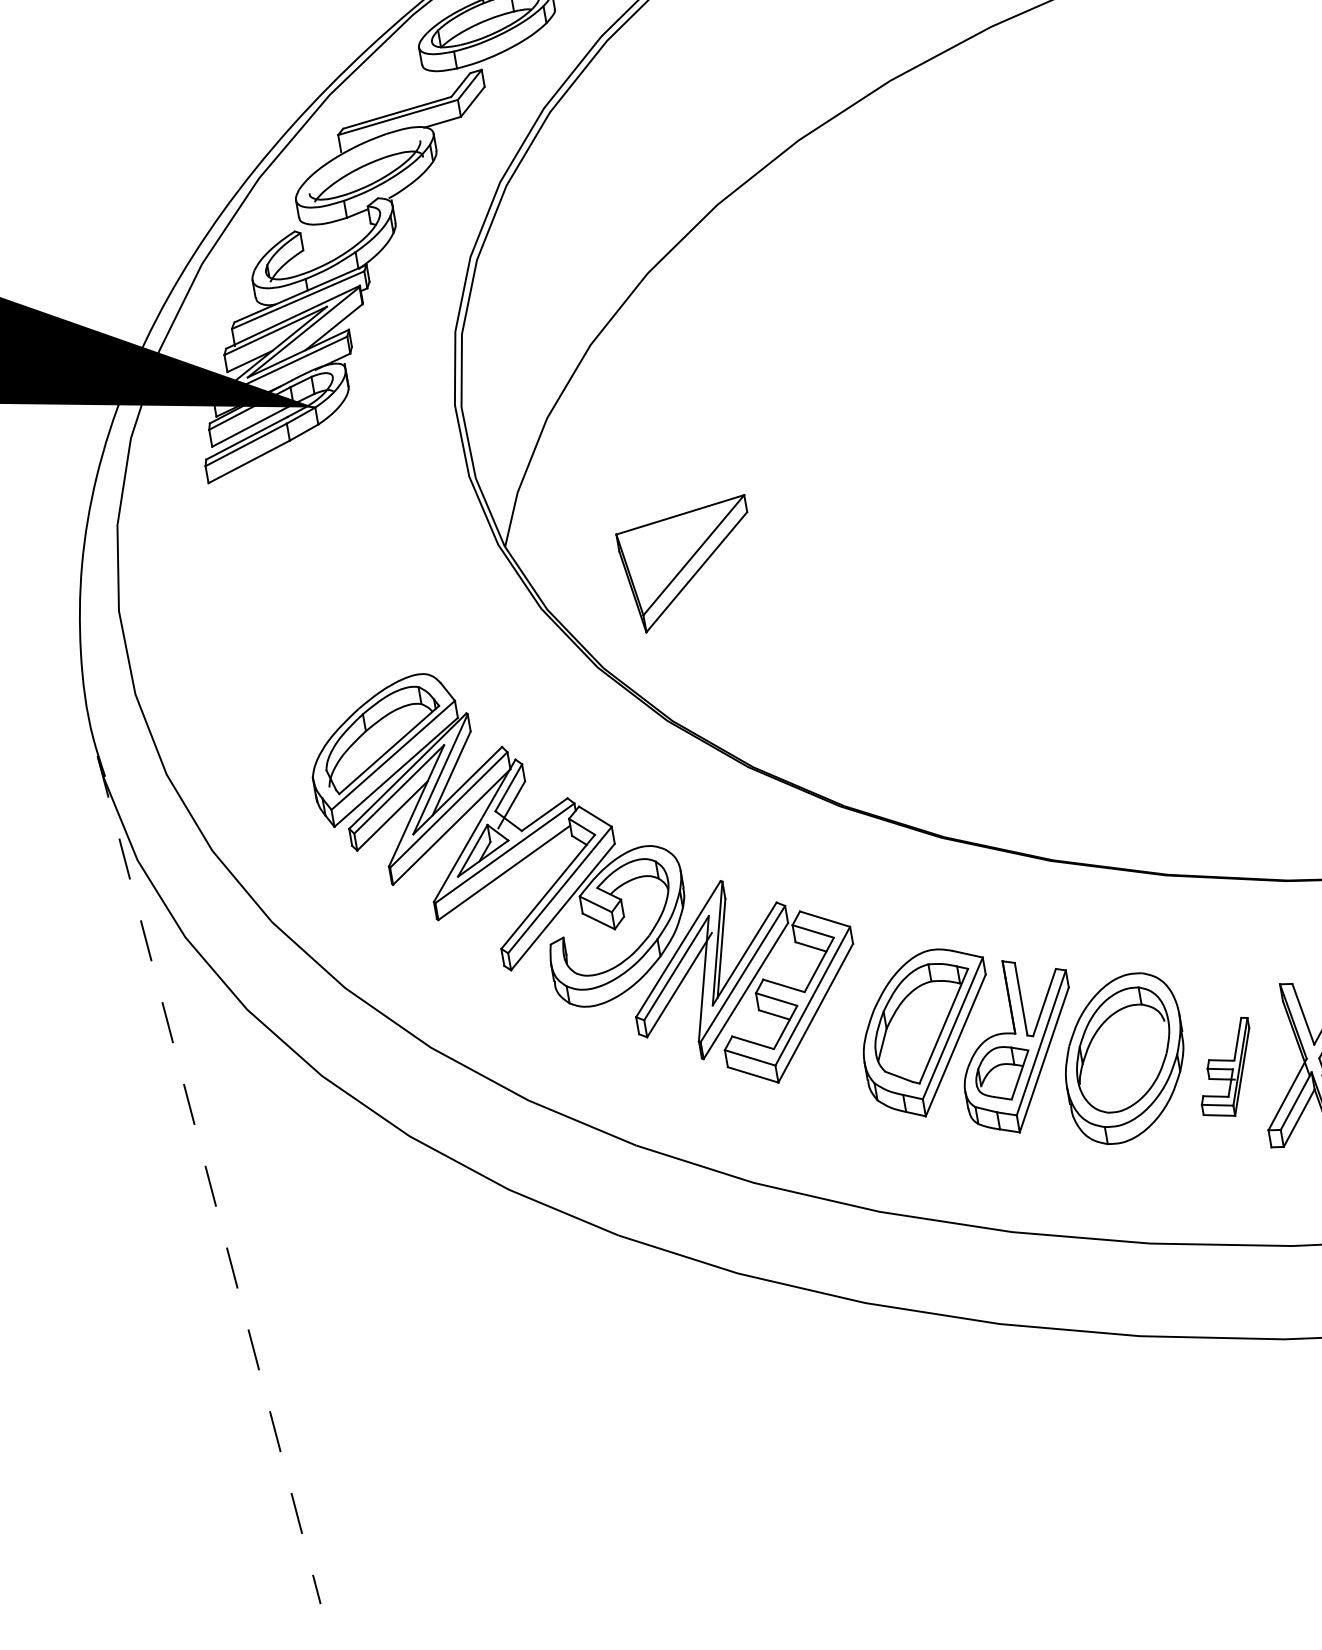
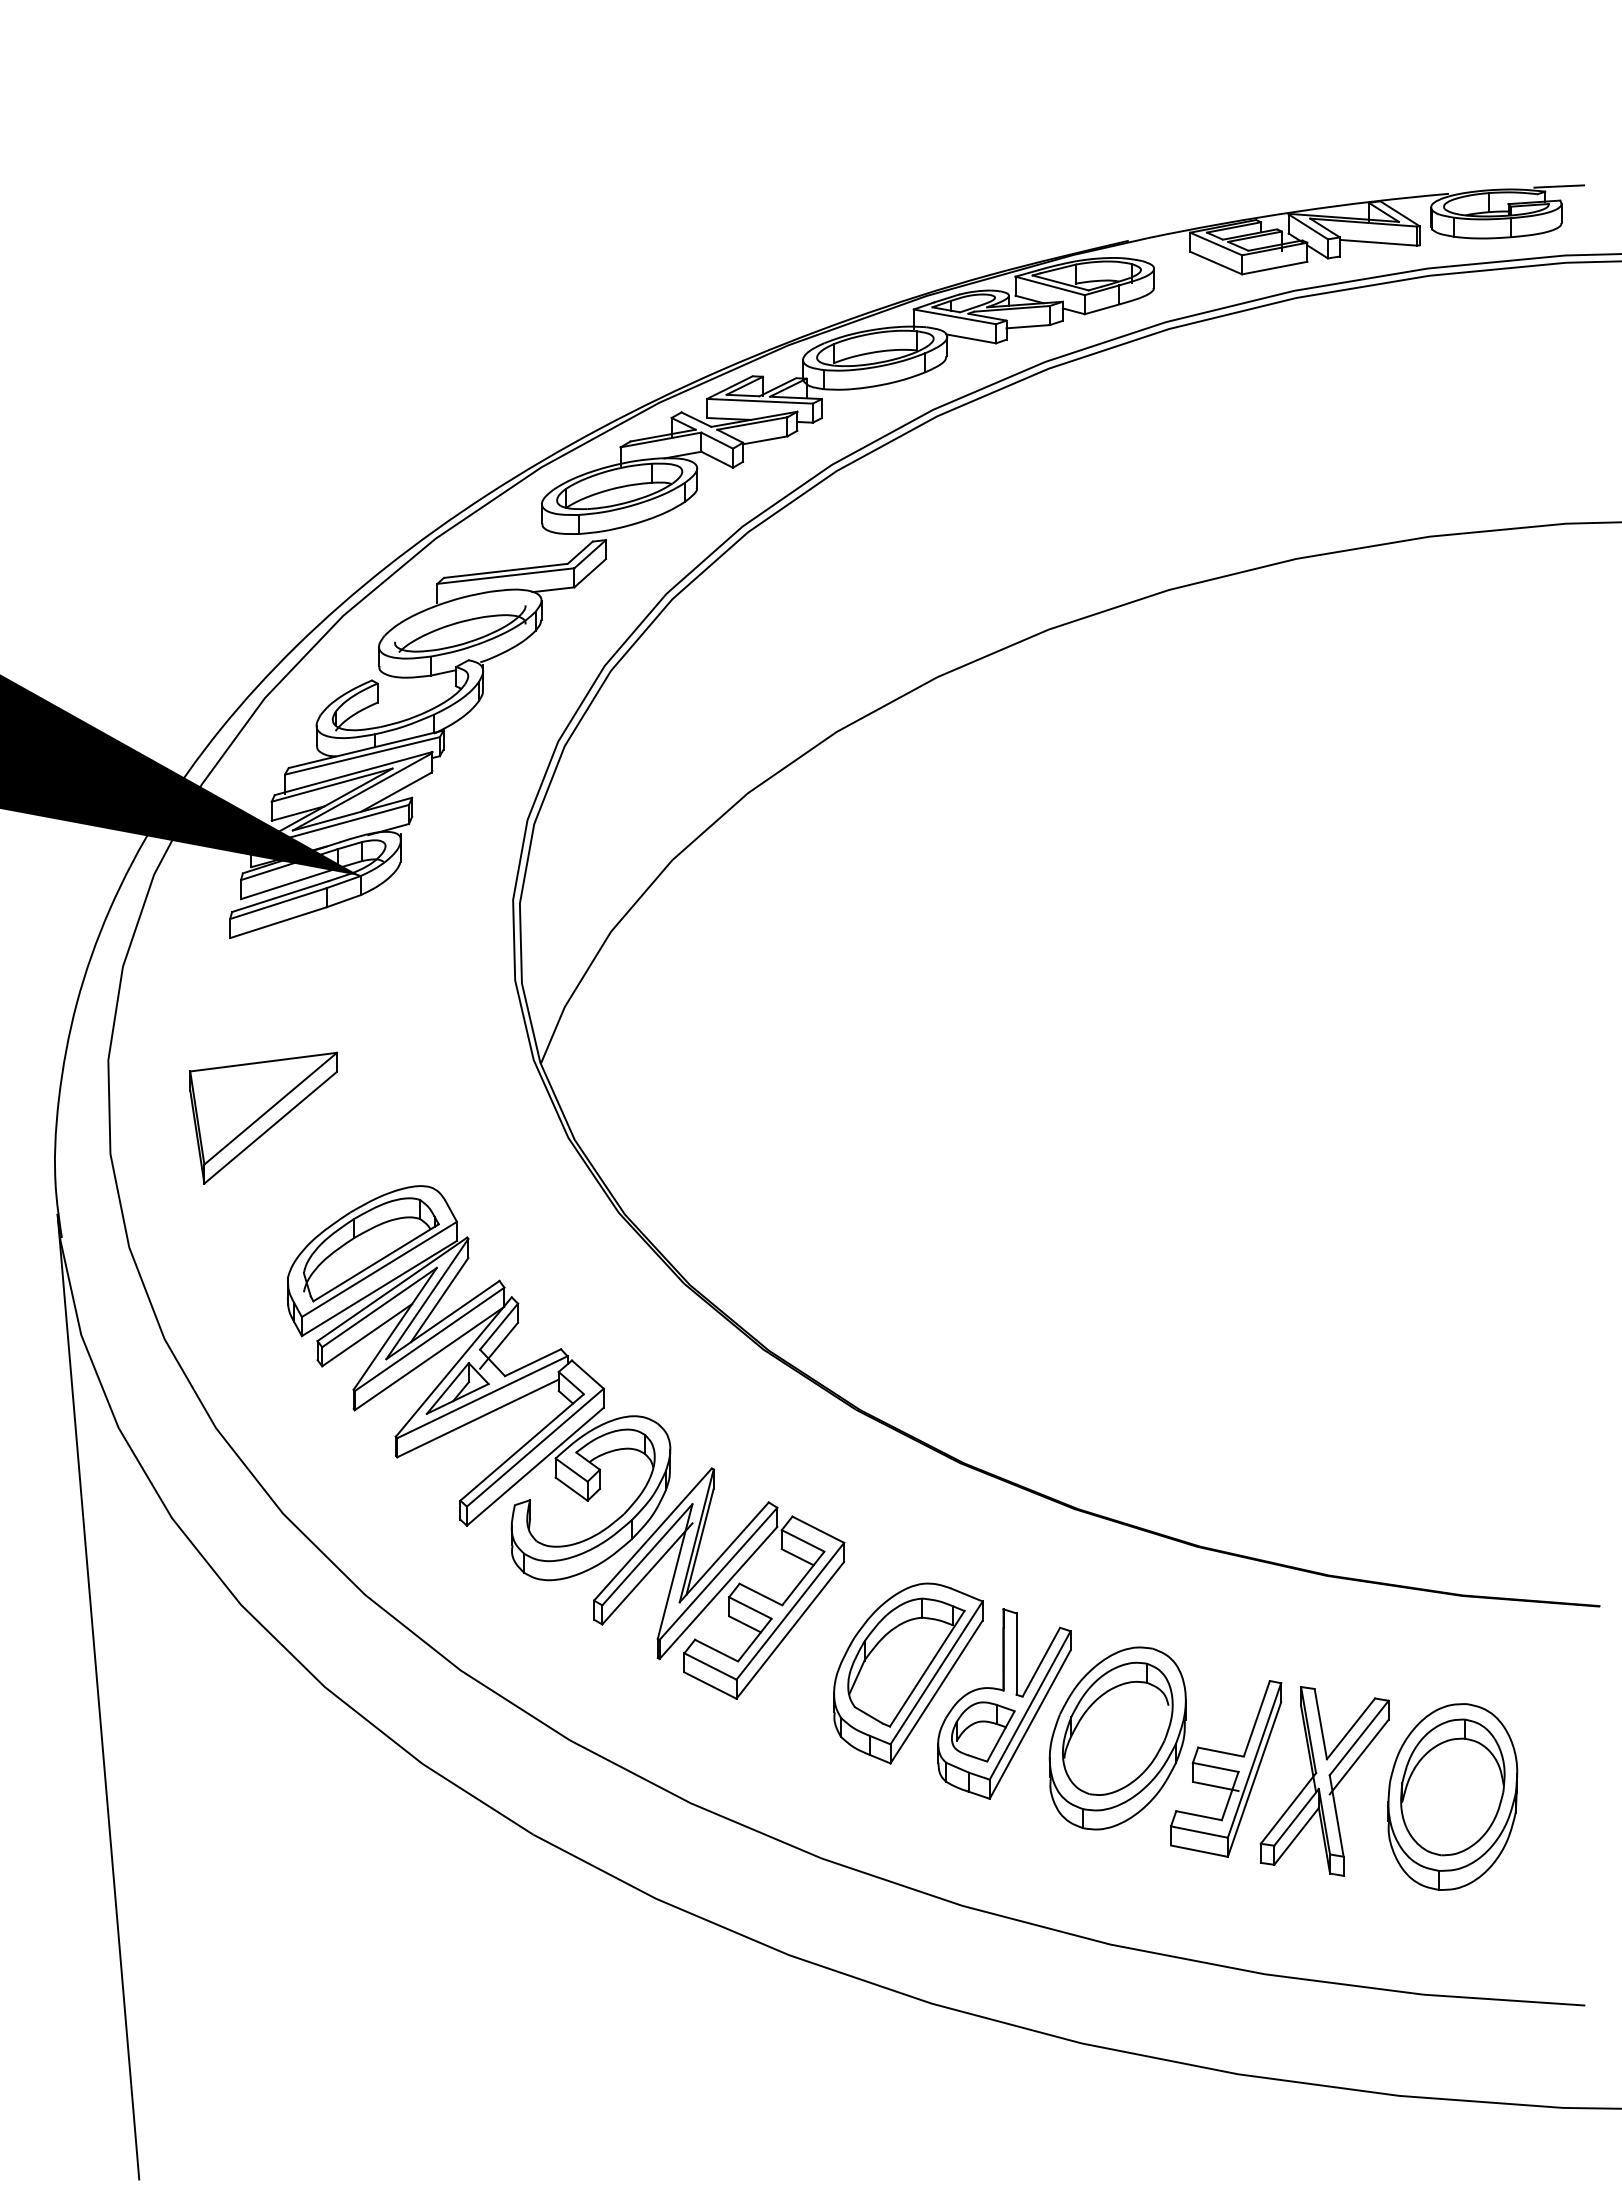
part: (688, 564) -> (263, 1117), moved
part: (1226, 1068) -> (1226, 1768), size x1.67
line: (209, 1180) -> (98, 1697), dashed -> solid

